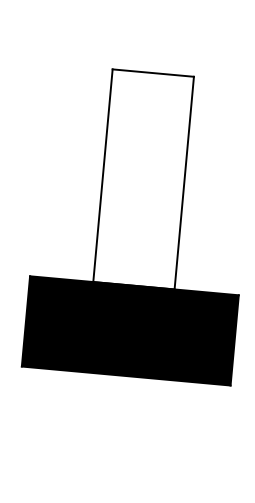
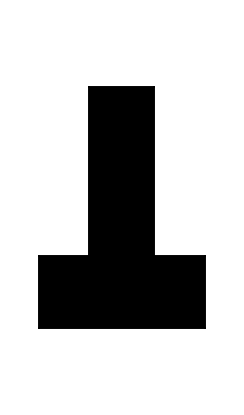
fill: (143, 179) -> (121, 171), added

